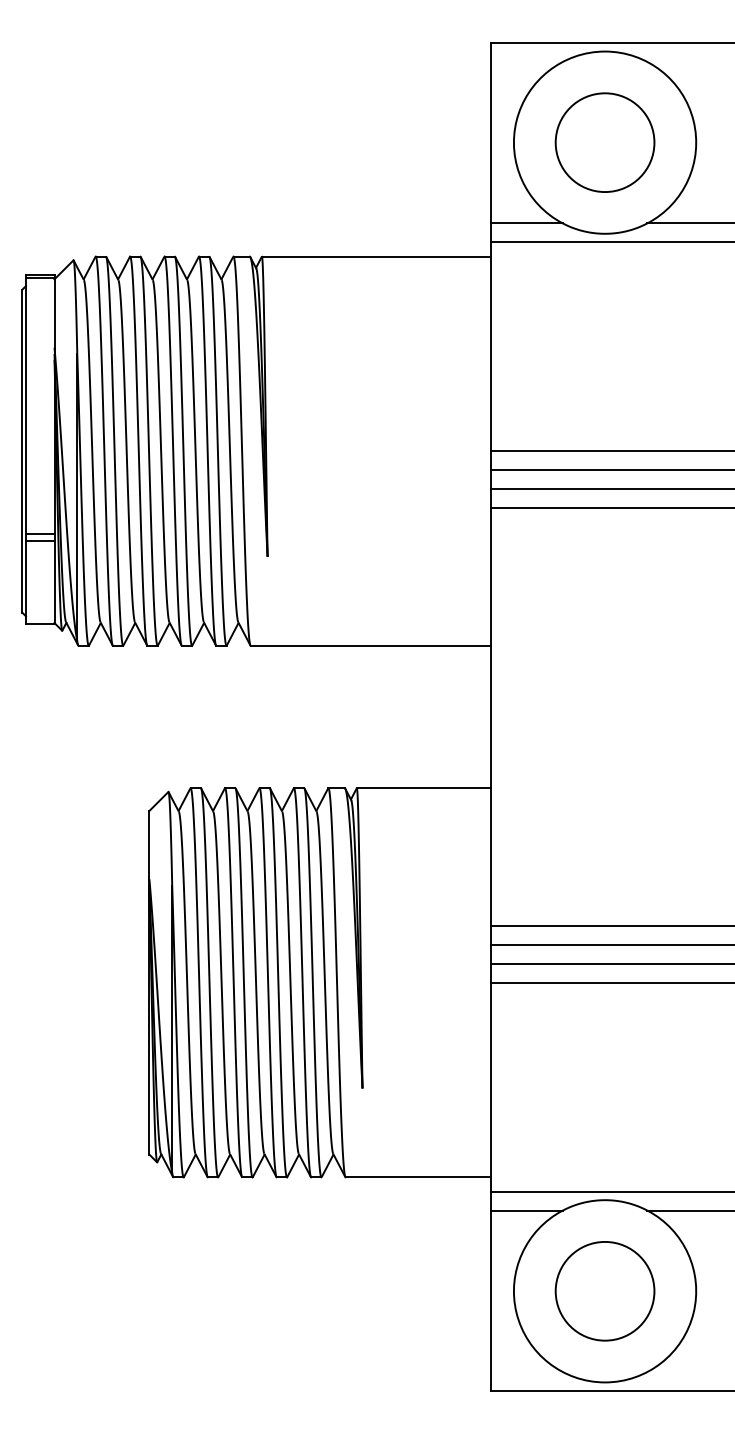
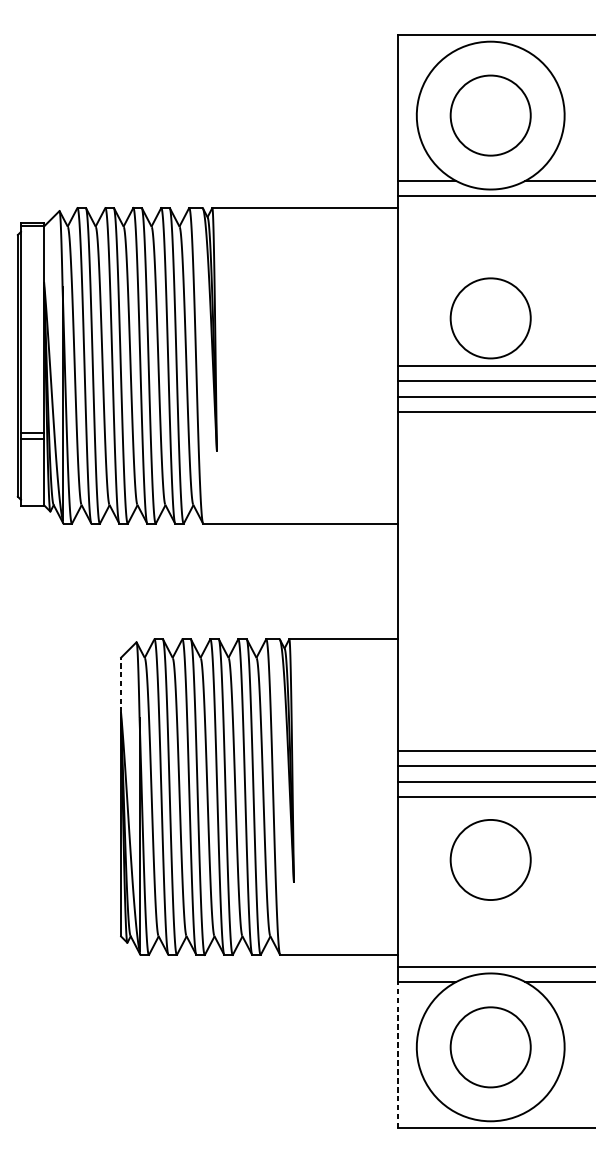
circle: (604, 392) -> (490, 318), added
line: (149, 844) -> (121, 684), solid -> dashed
circle: (604, 1060) -> (490, 860), added
line: (491, 1300) -> (398, 1054), solid -> dashed

